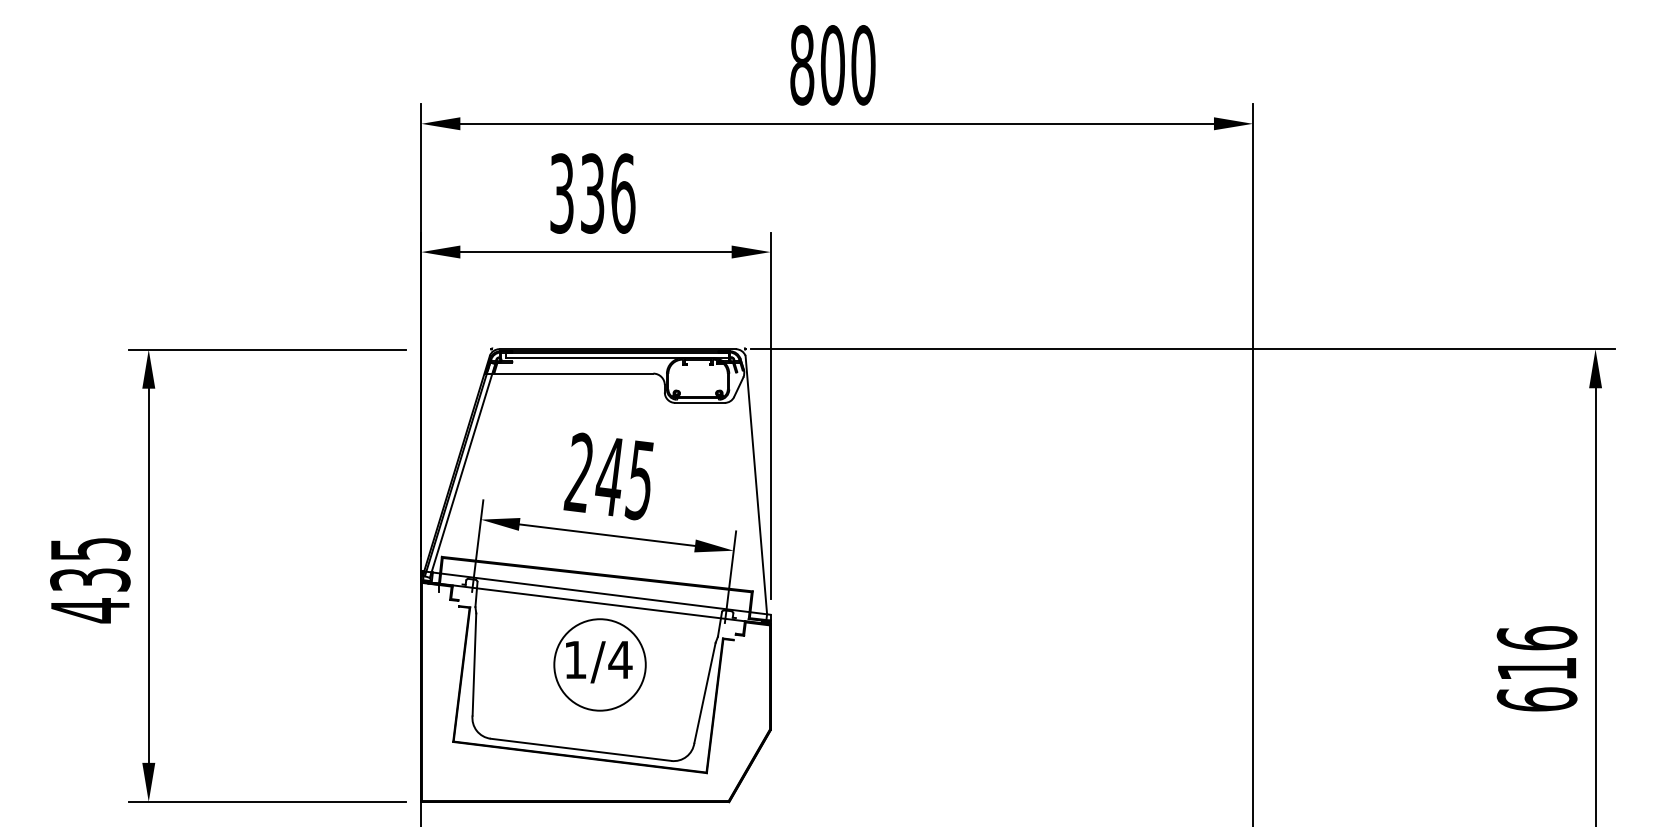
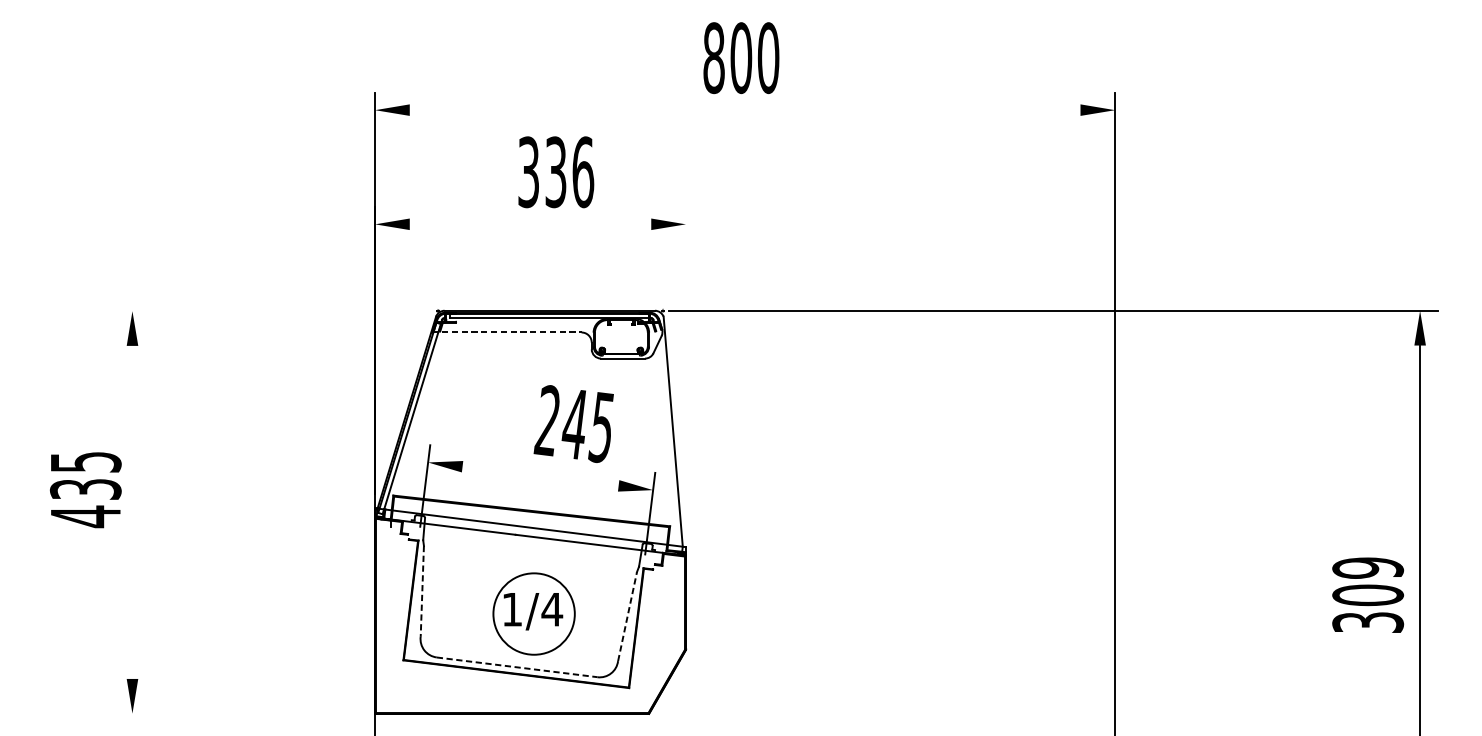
line: (836, 123) -> (744, 109), removed
text: (592, 193) -> (555, 172), moved
line: (595, 252) -> (530, 224), removed
line: (267, 349) -> (238, 311), removed
line: (569, 373) -> (506, 332), solid -> dashed
line: (770, 415) -> (685, 369), removed
text: (608, 476) -> (573, 424), moved
line: (607, 534) -> (540, 475), removed
line: (148, 575) -> (132, 512), removed
text: (90, 580) -> (85, 489), moved
line: (474, 664) -> (422, 591), solid -> dashed
part: (599, 664) -> (533, 613), moved
text: (1536, 668) -> (1367, 594), 616 -> 309
line: (705, 692) -> (627, 616), solid -> dashed
line: (580, 749) -> (516, 667), solid -> dashed
line: (267, 801) -> (238, 713), removed

